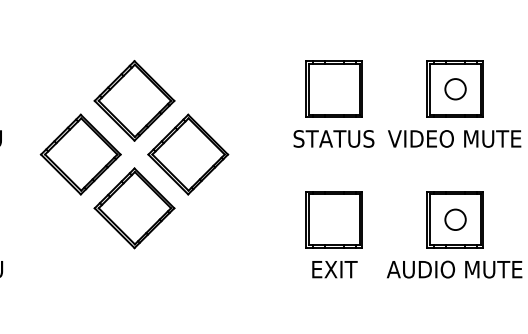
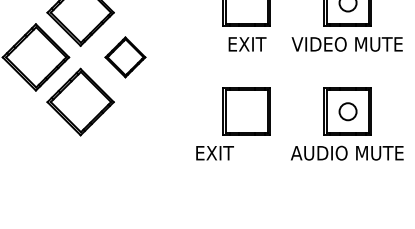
text: (333, 138) -> (246, 44), STATUS -> EXIT
part: (188, 154) -> (125, 57), size x0.6
text: (334, 269) -> (214, 153), moved

